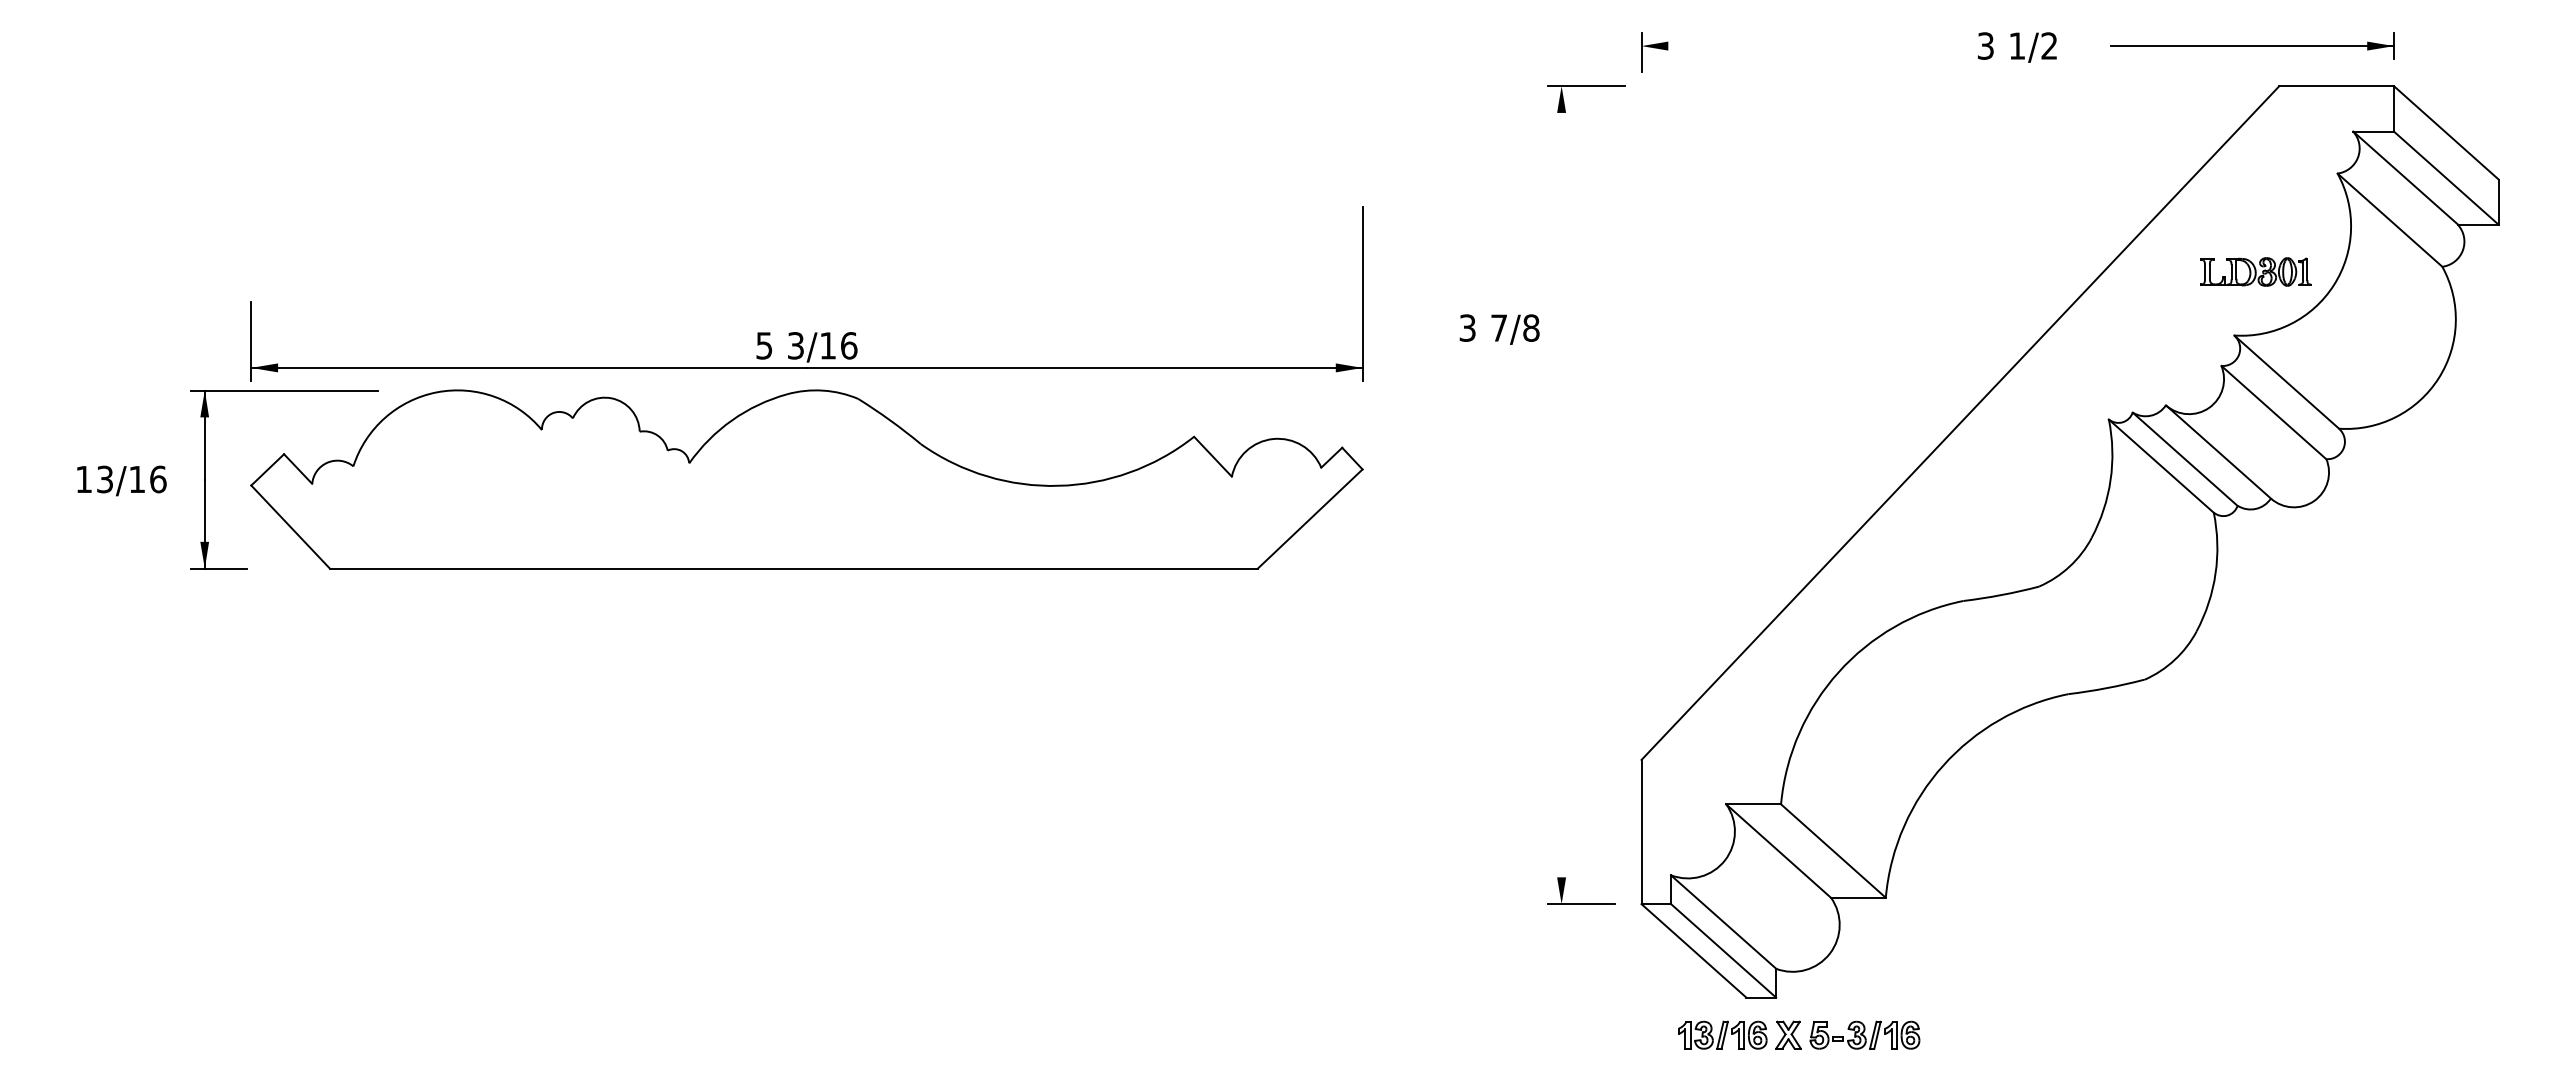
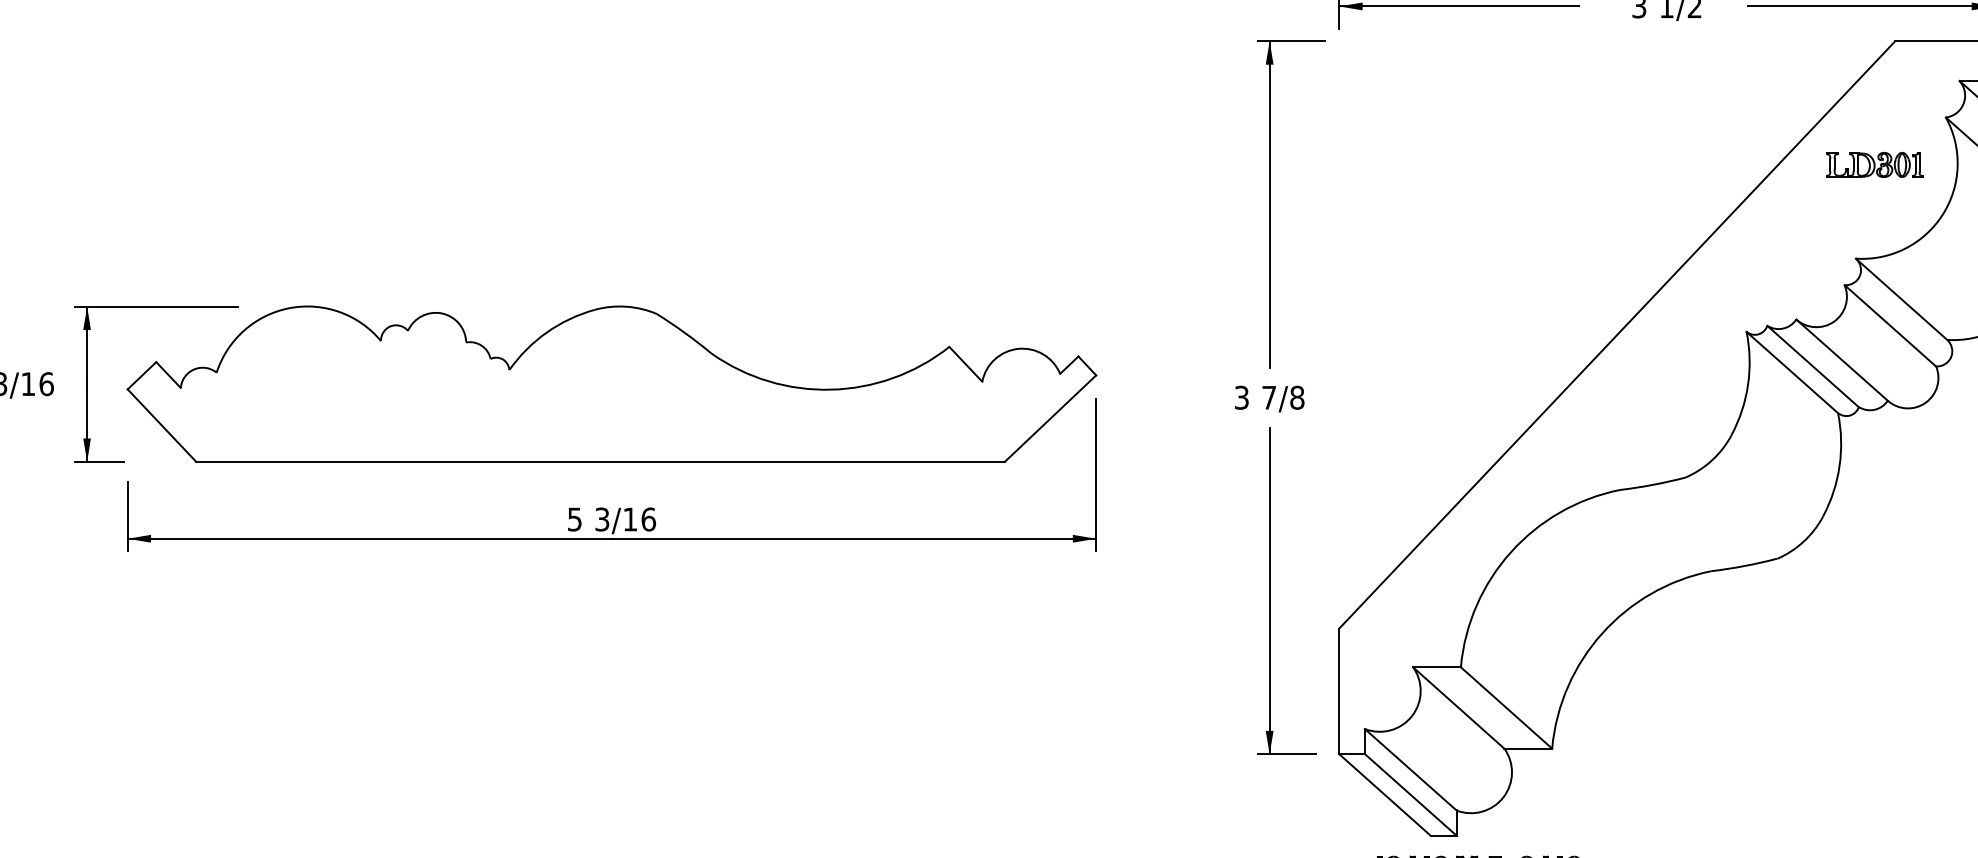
line: (1778, 46) -> (1458, 6), added
part: (2255, 271) -> (1874, 164), moved
line: (1561, 273) -> (1269, 204), added
text: (1499, 329) -> (1269, 398), moved
part: (799, 332) -> (605, 507), moved
line: (1561, 716) -> (1269, 590), added

